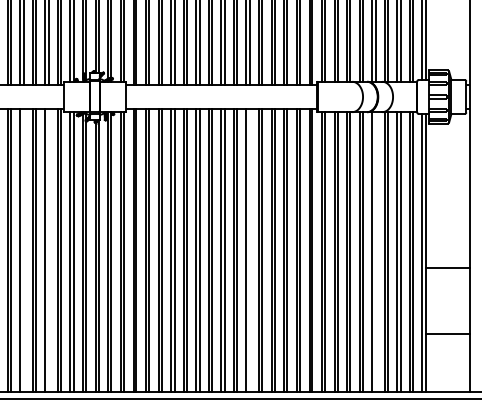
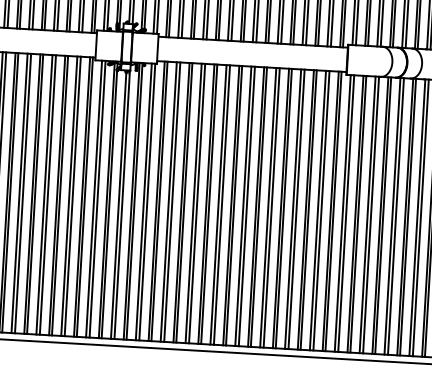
line: (23, 250) -> (47, 194), added
line: (48, 250) -> (72, 196), added
line: (249, 250) -> (271, 207), added
line: (375, 251) -> (395, 216), added

